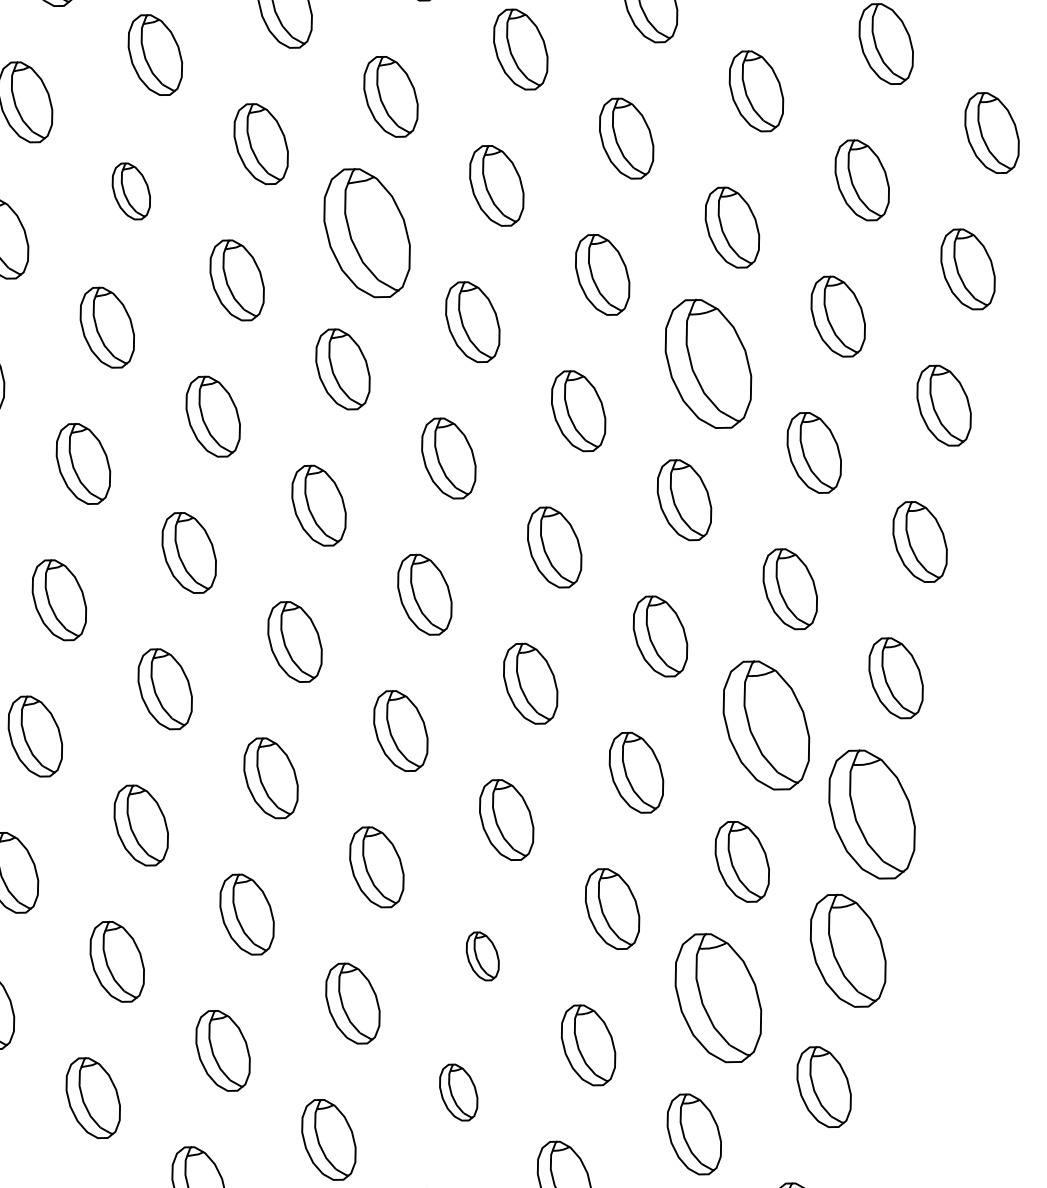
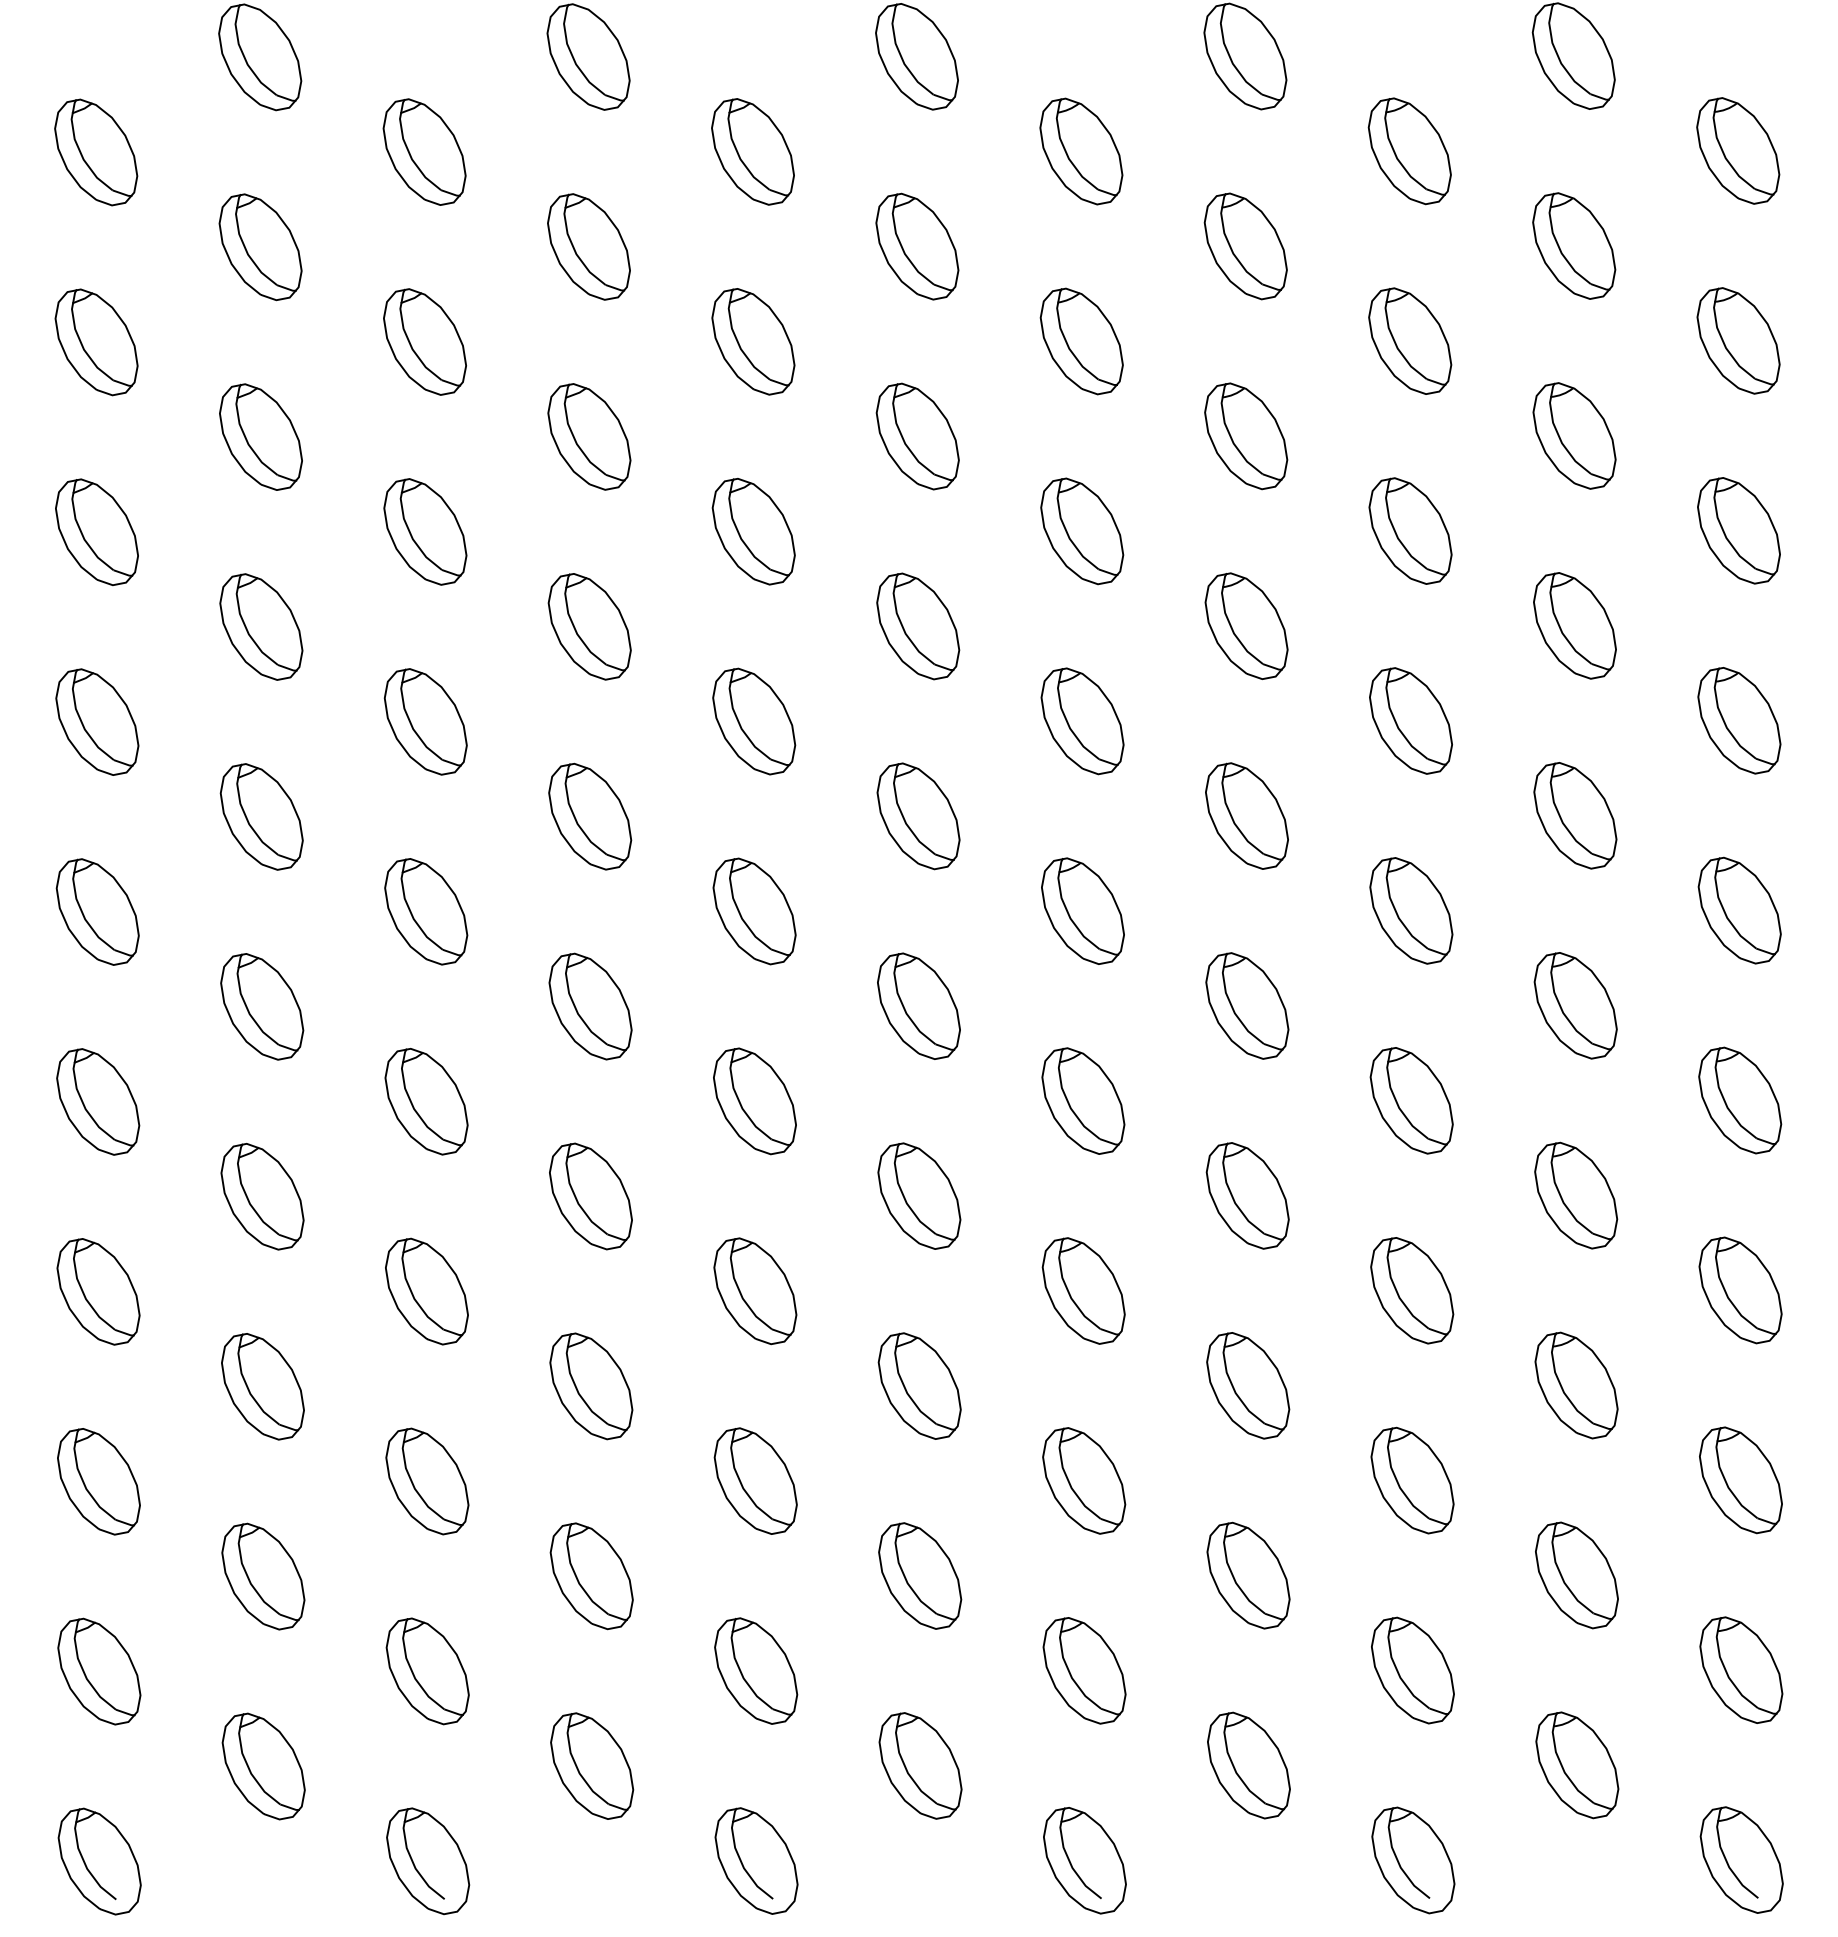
part: (131, 191) -> (589, 436), size x1.43
part: (366, 233) -> (917, 436), size x0.62
part: (708, 363) -> (1410, 530), size x0.62
part: (766, 725) -> (1575, 1005), size x0.62
part: (872, 814) -> (1740, 1100), size x0.62
part: (848, 950) -> (1740, 1290), size x0.71
part: (483, 956) -> (1248, 1385), size x1.67
part: (718, 998) -> (1576, 1385), size x0.62
part: (458, 1092) -> (1248, 1575), size x1.43

